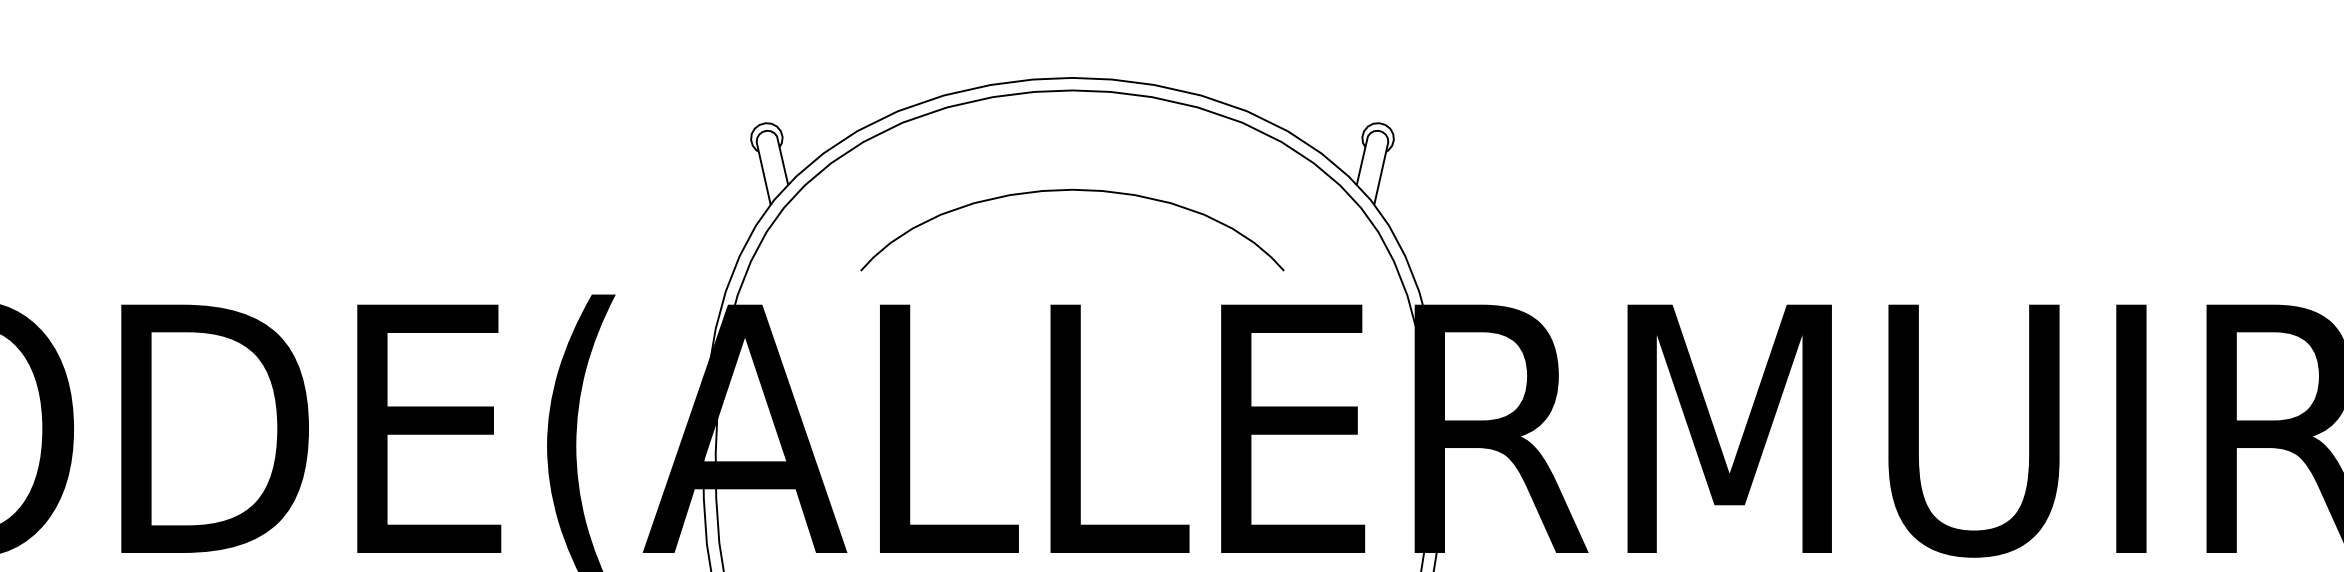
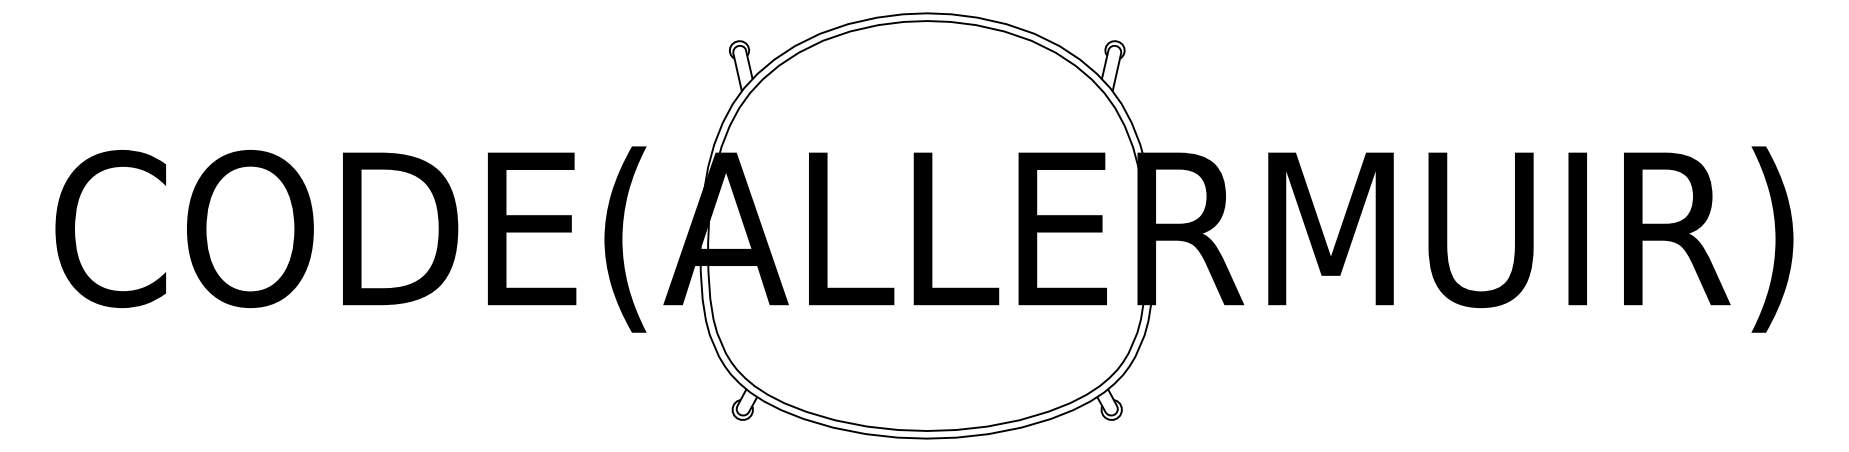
curve: (1066, 192) -> (923, 83), removed

